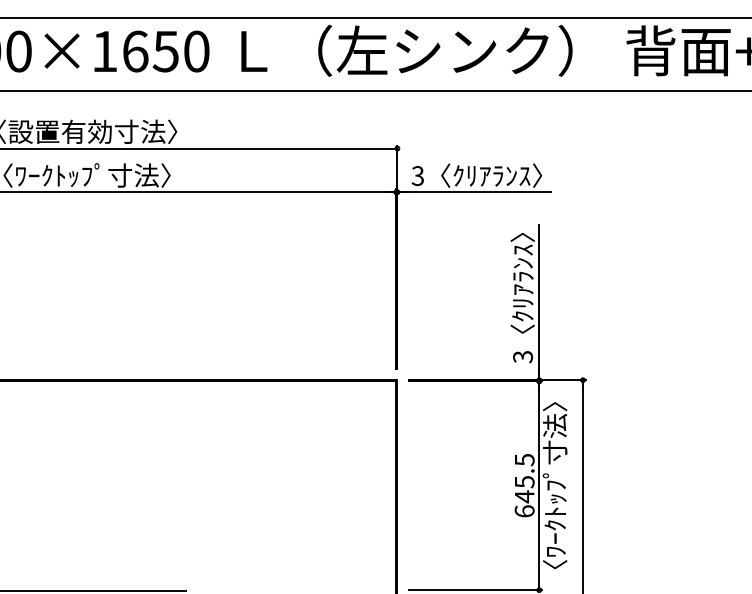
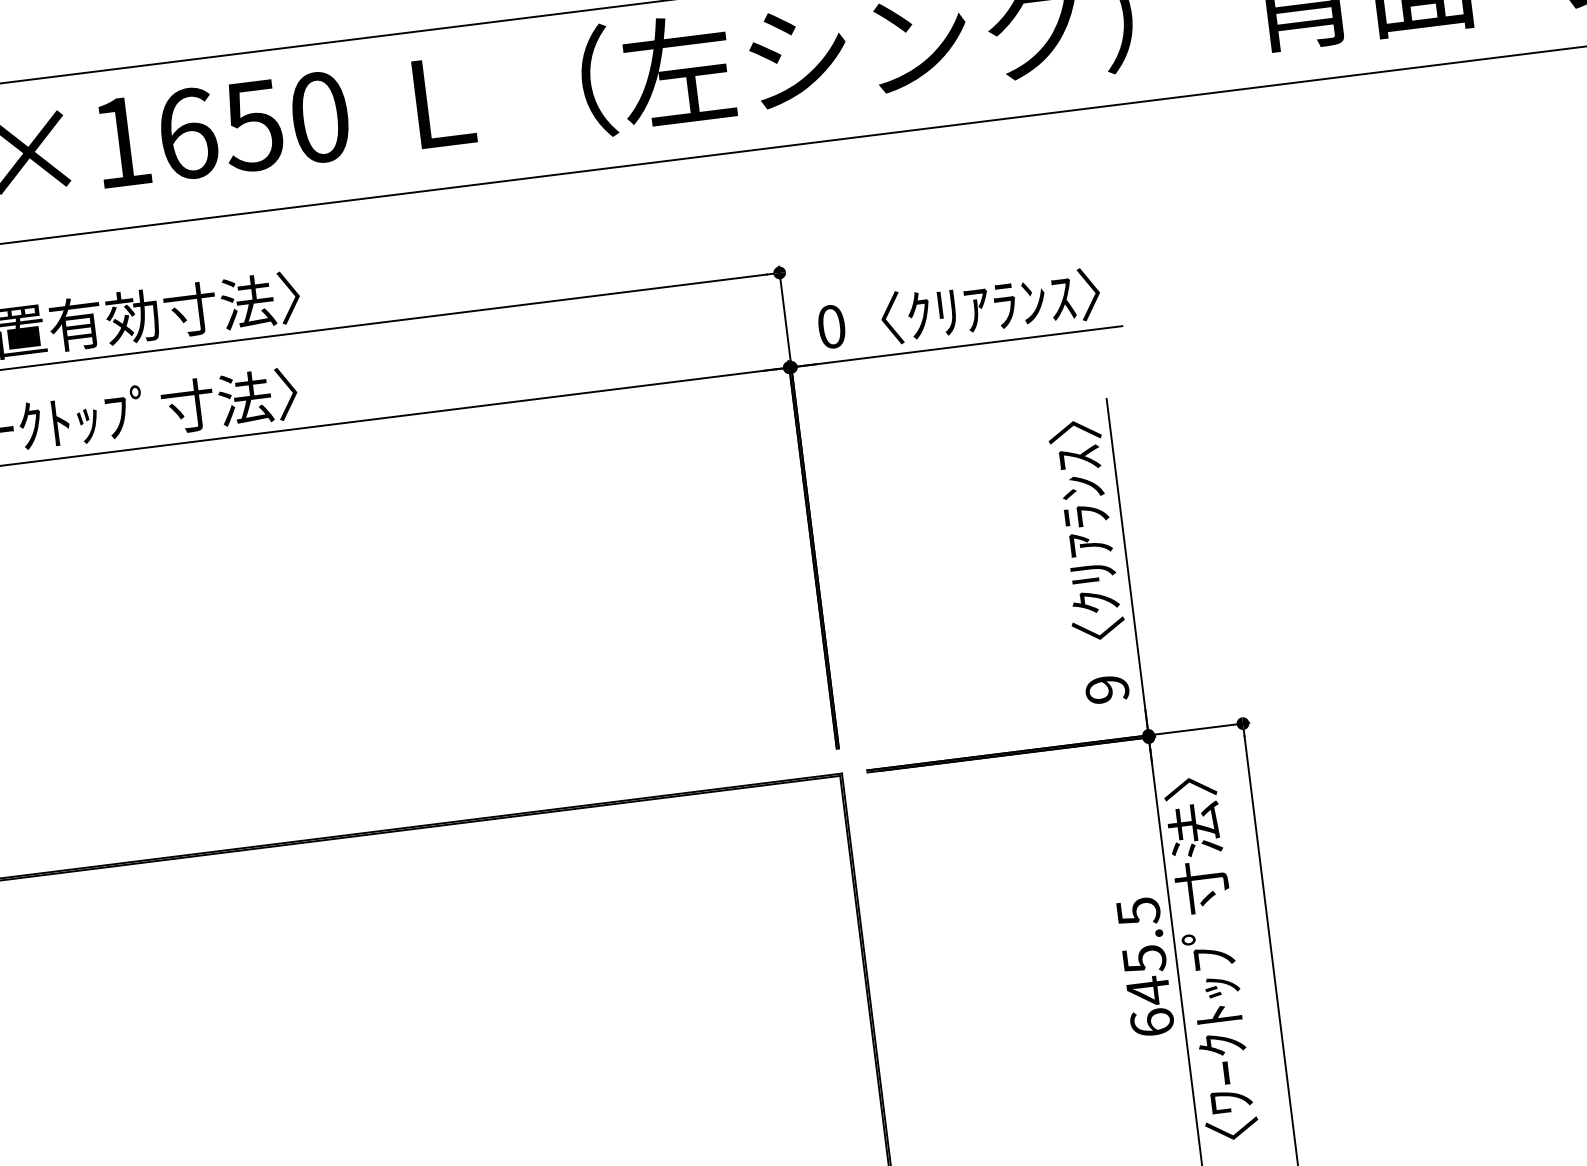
text: (417, 175) -> (830, 325), 3 -> 0
text: (522, 357) -> (1106, 690), 3 -> 9

